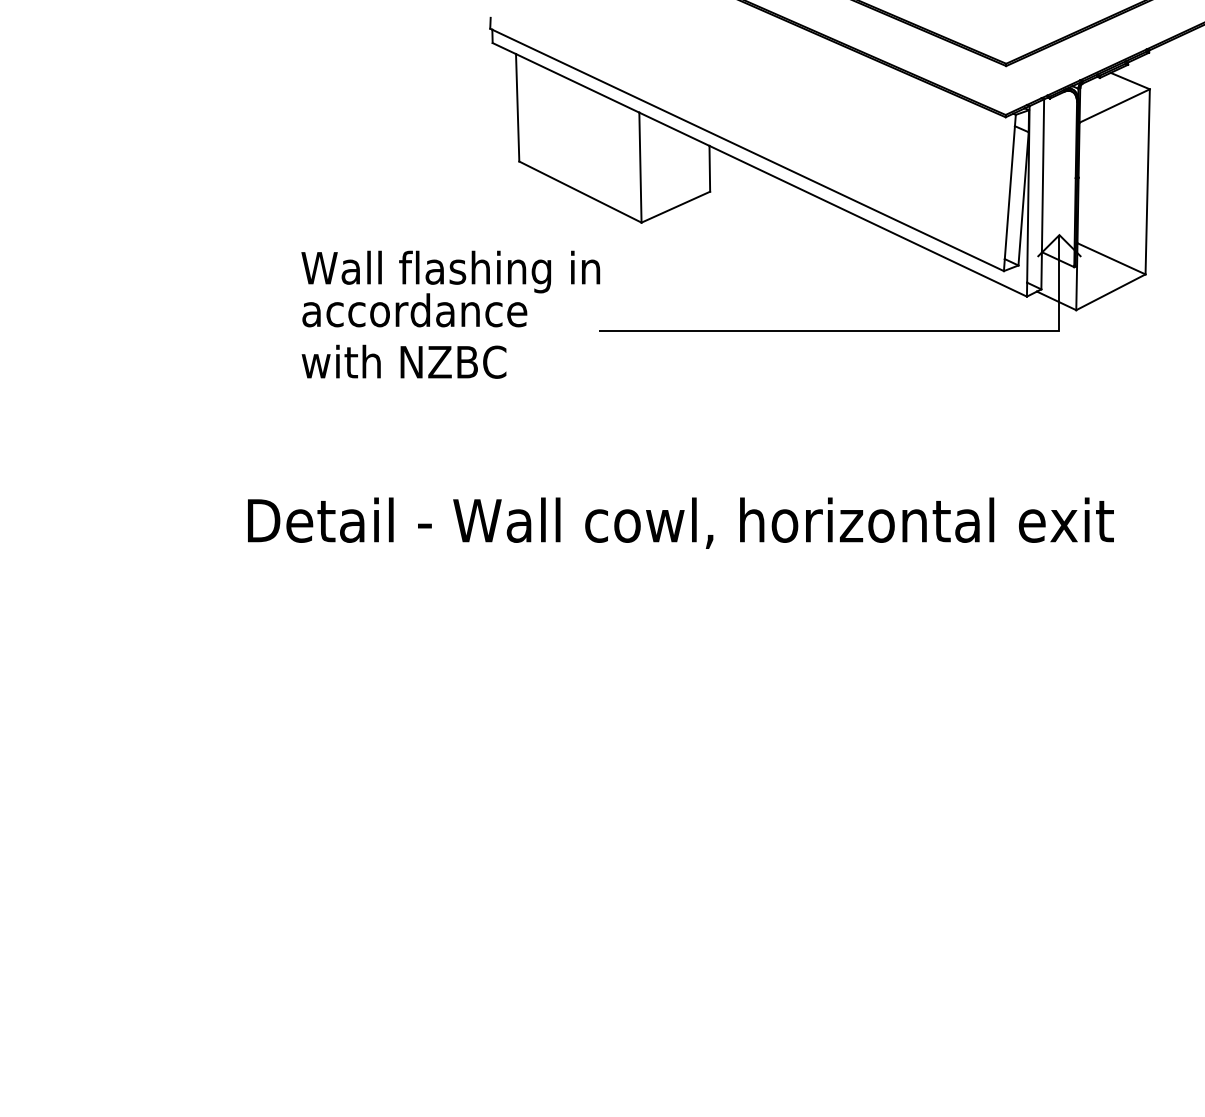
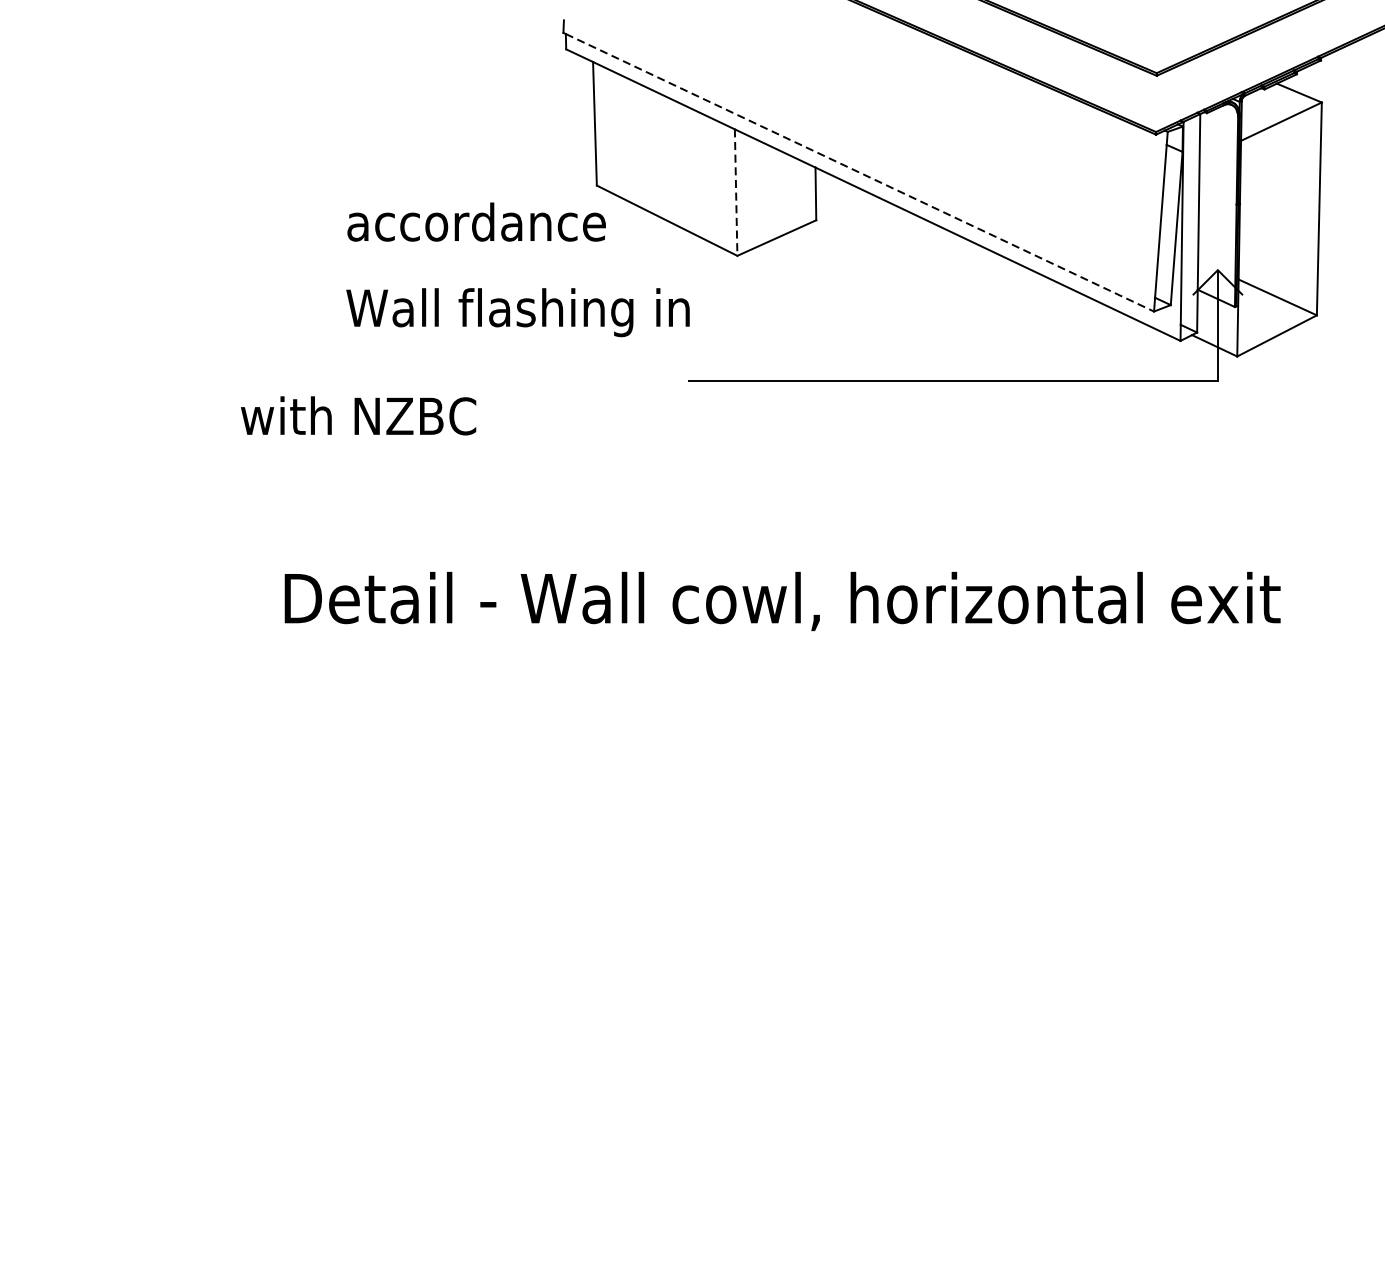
line: (748, 150) -> (860, 172), solid -> dashed
line: (640, 168) -> (736, 193), solid -> dashed
text: (414, 310) -> (476, 222), moved
text: (403, 361) -> (357, 415), moved

